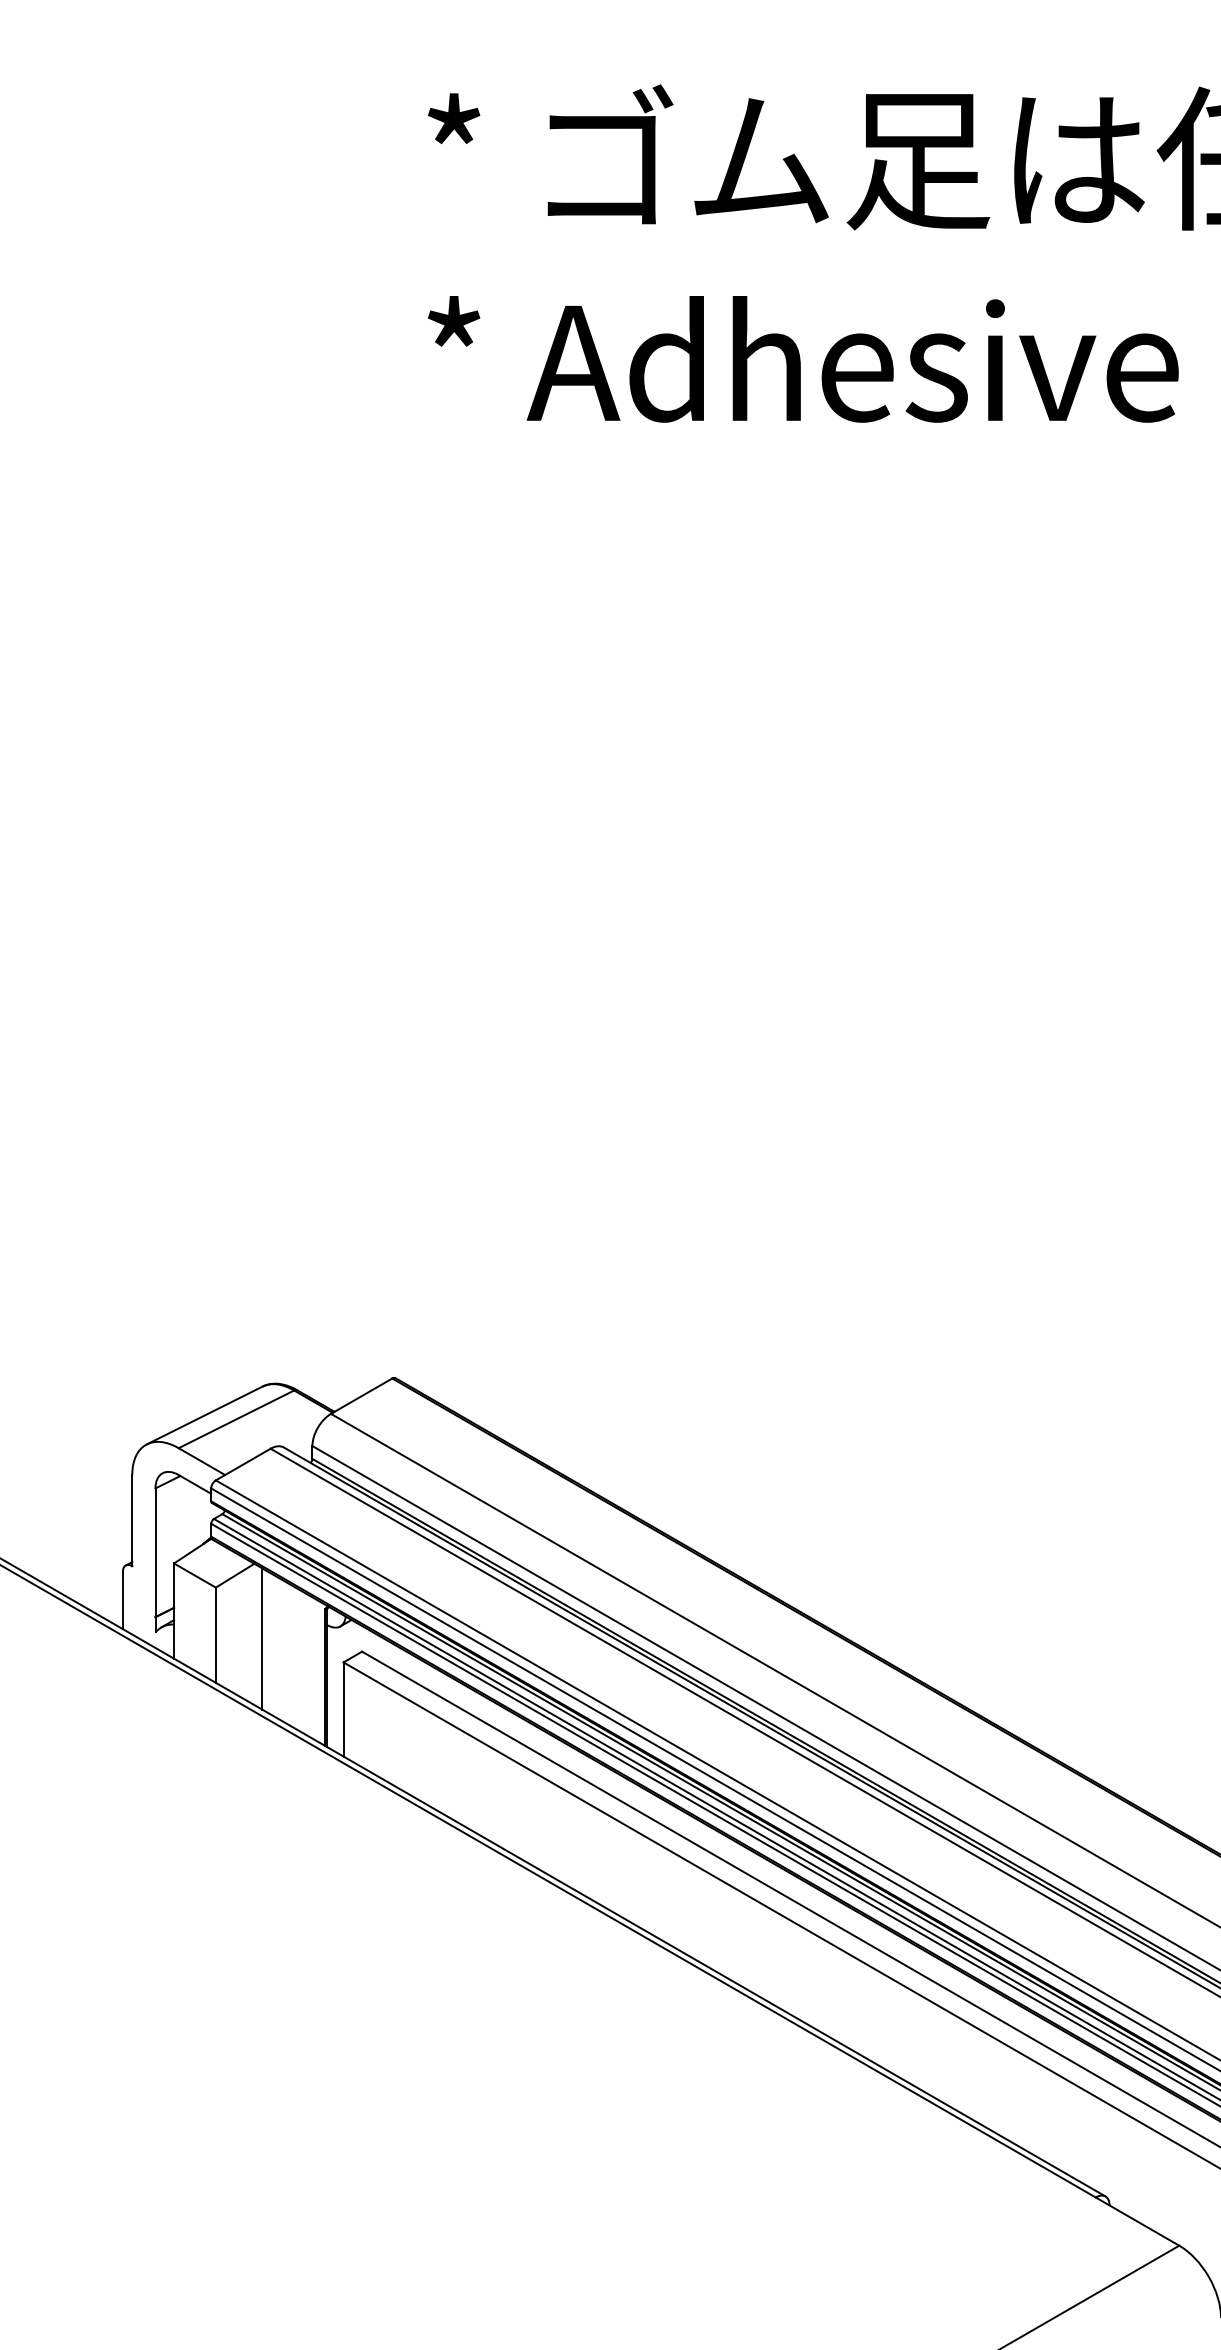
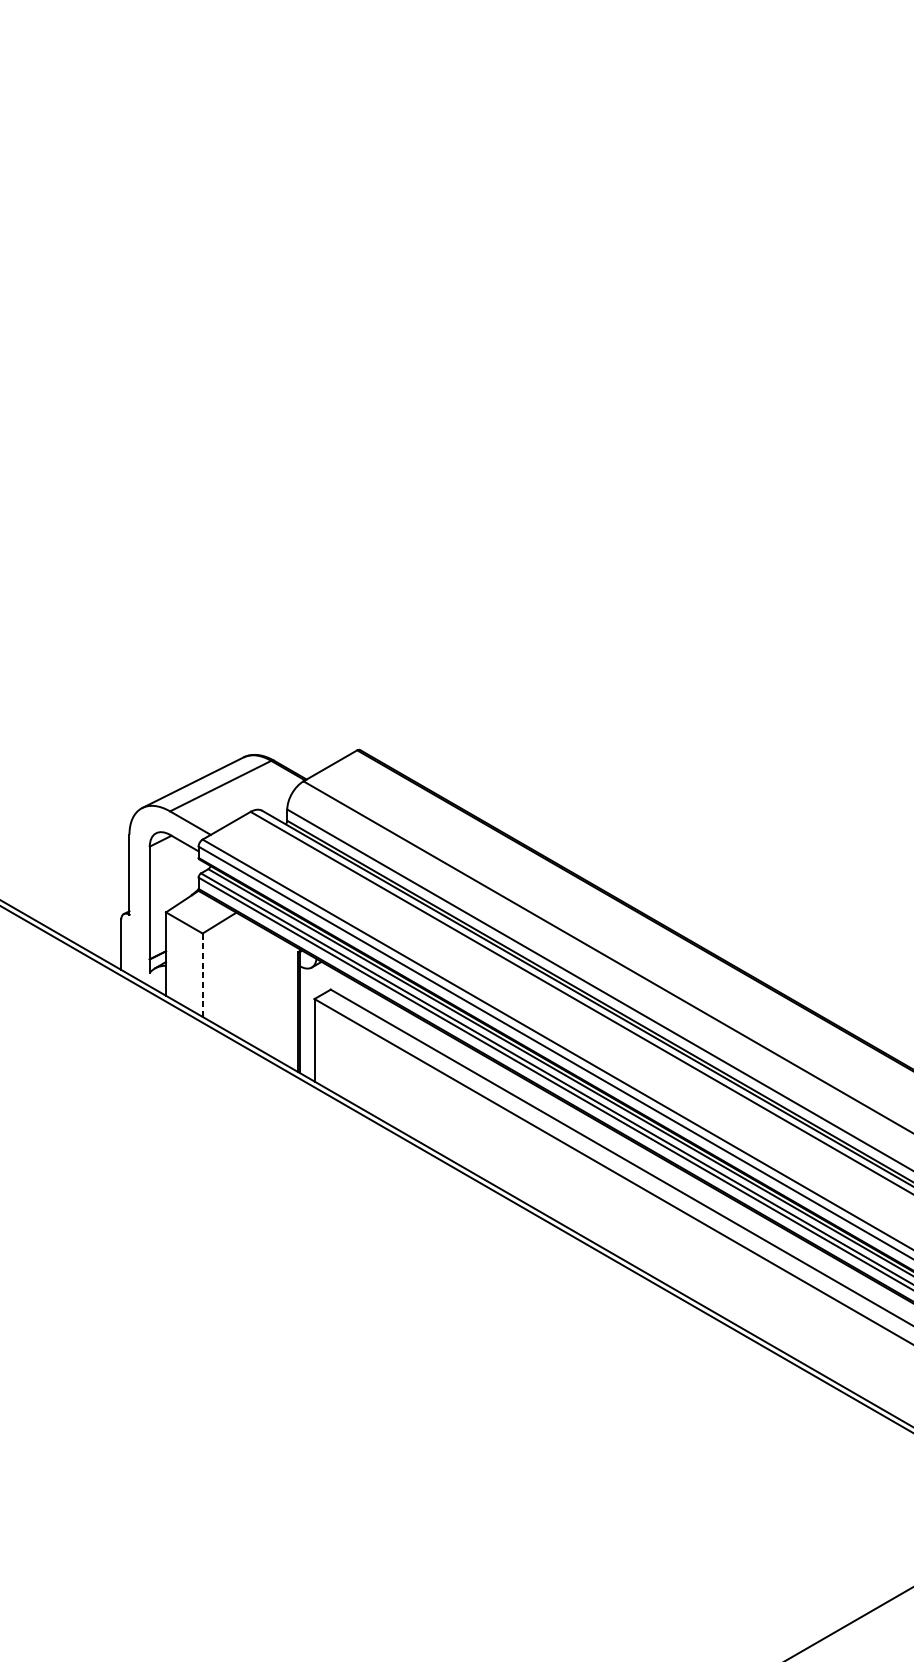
line: (215, 1635) -> (202, 975), solid -> dashed
line: (262, 1638) -> (243, 978), removed

